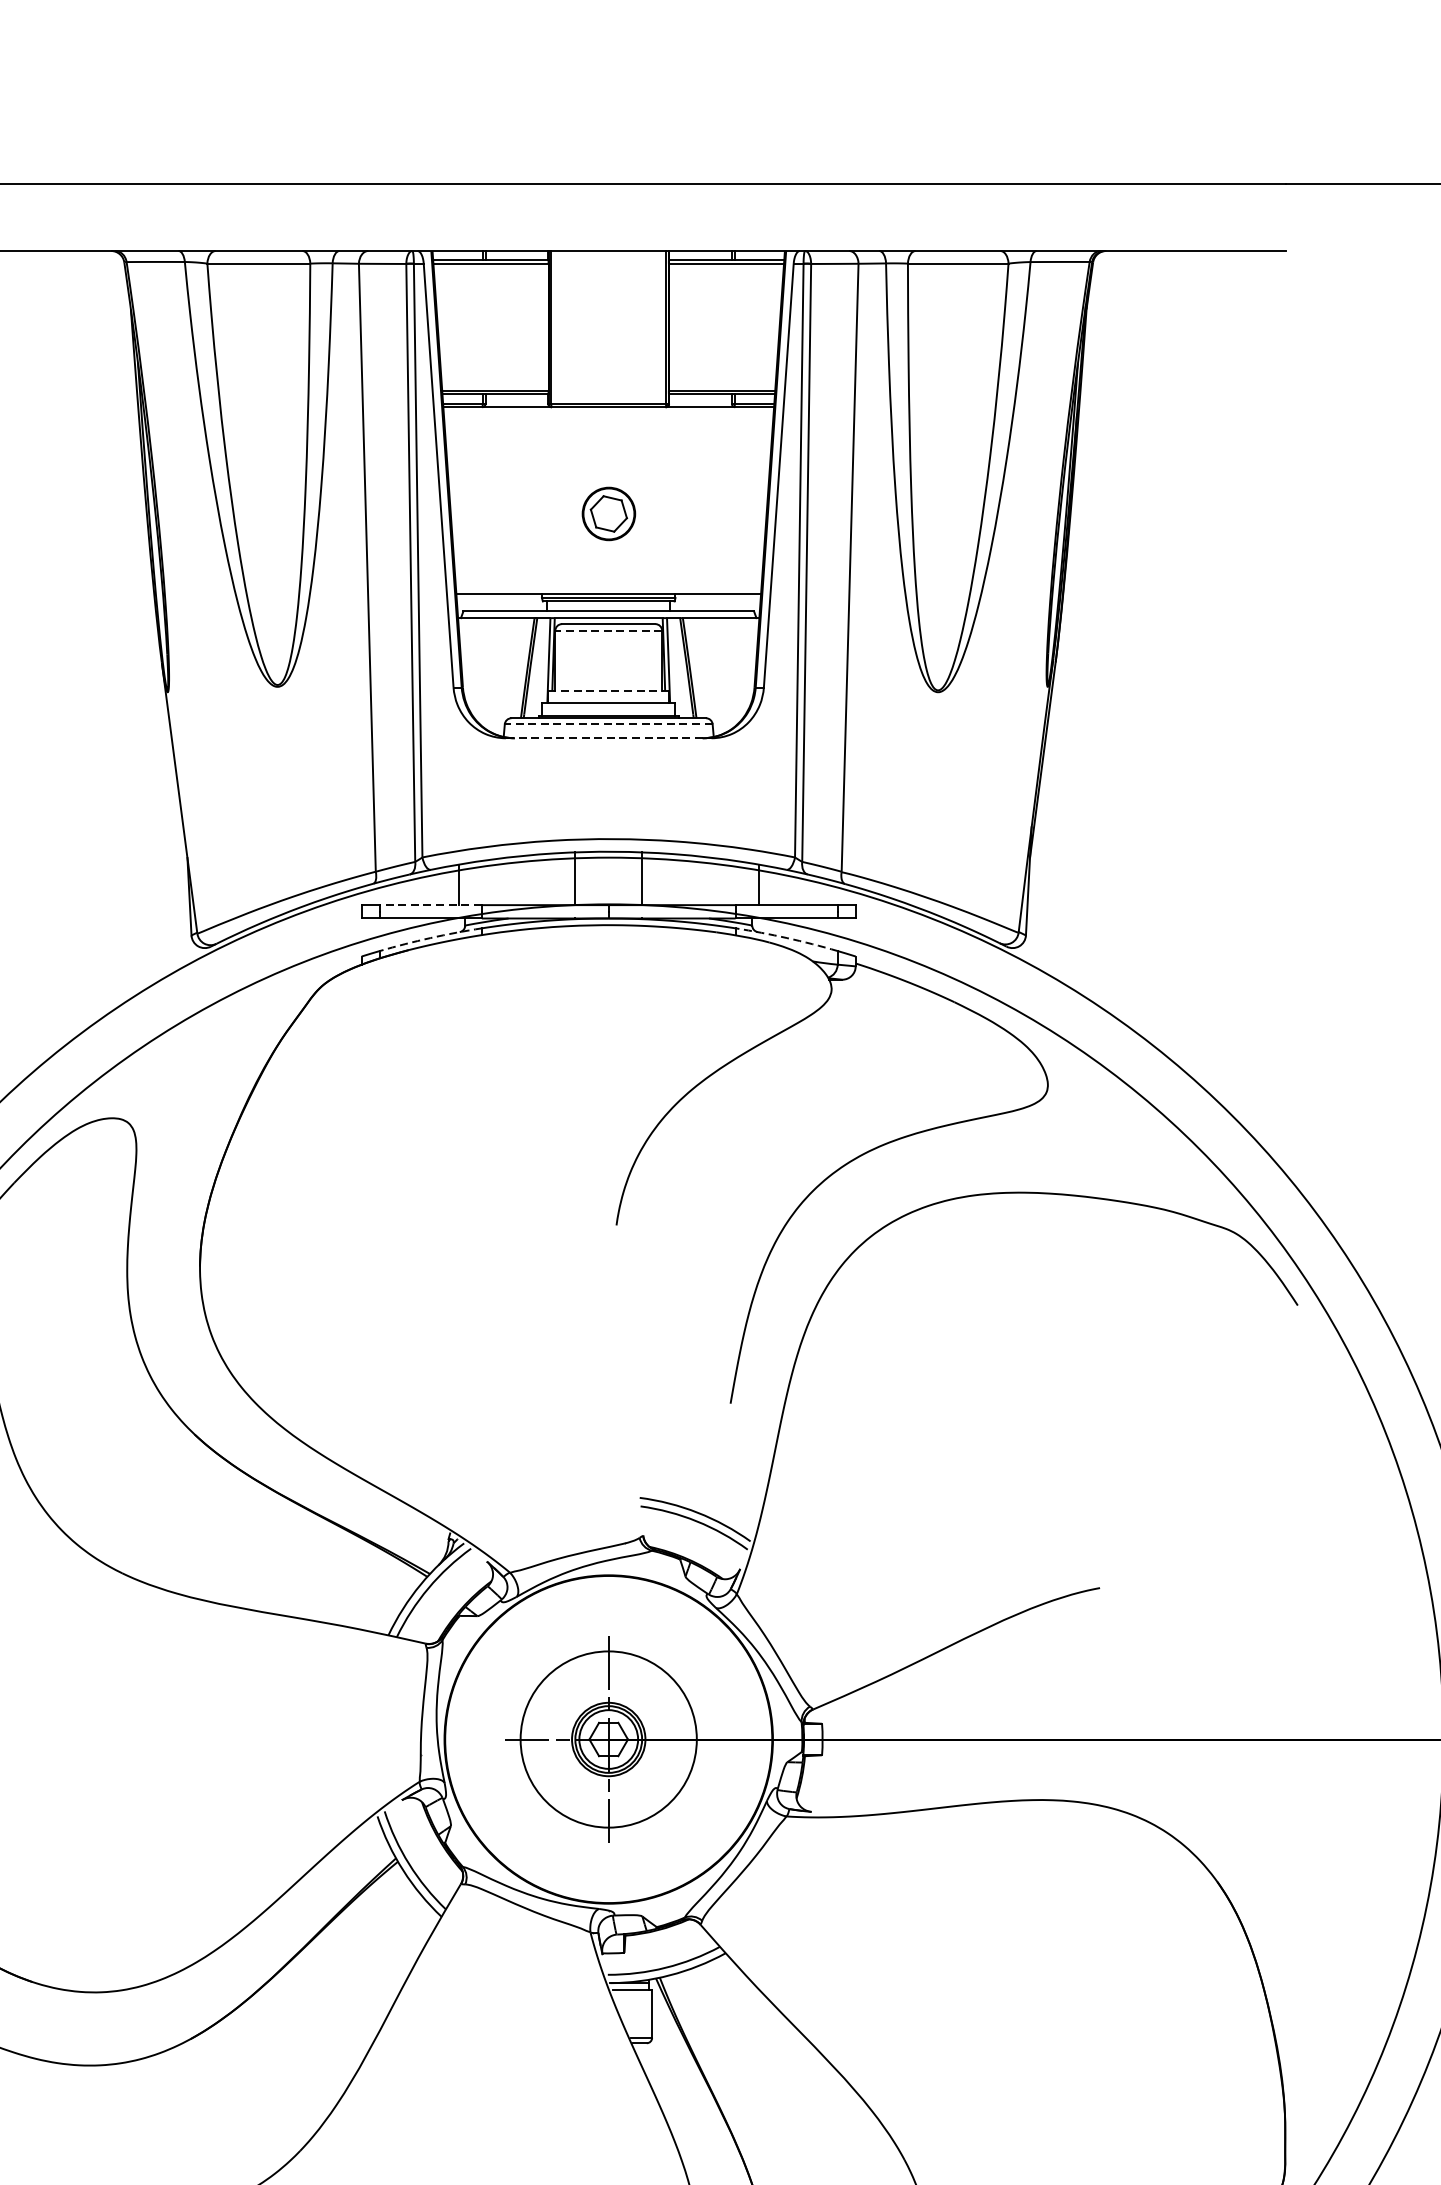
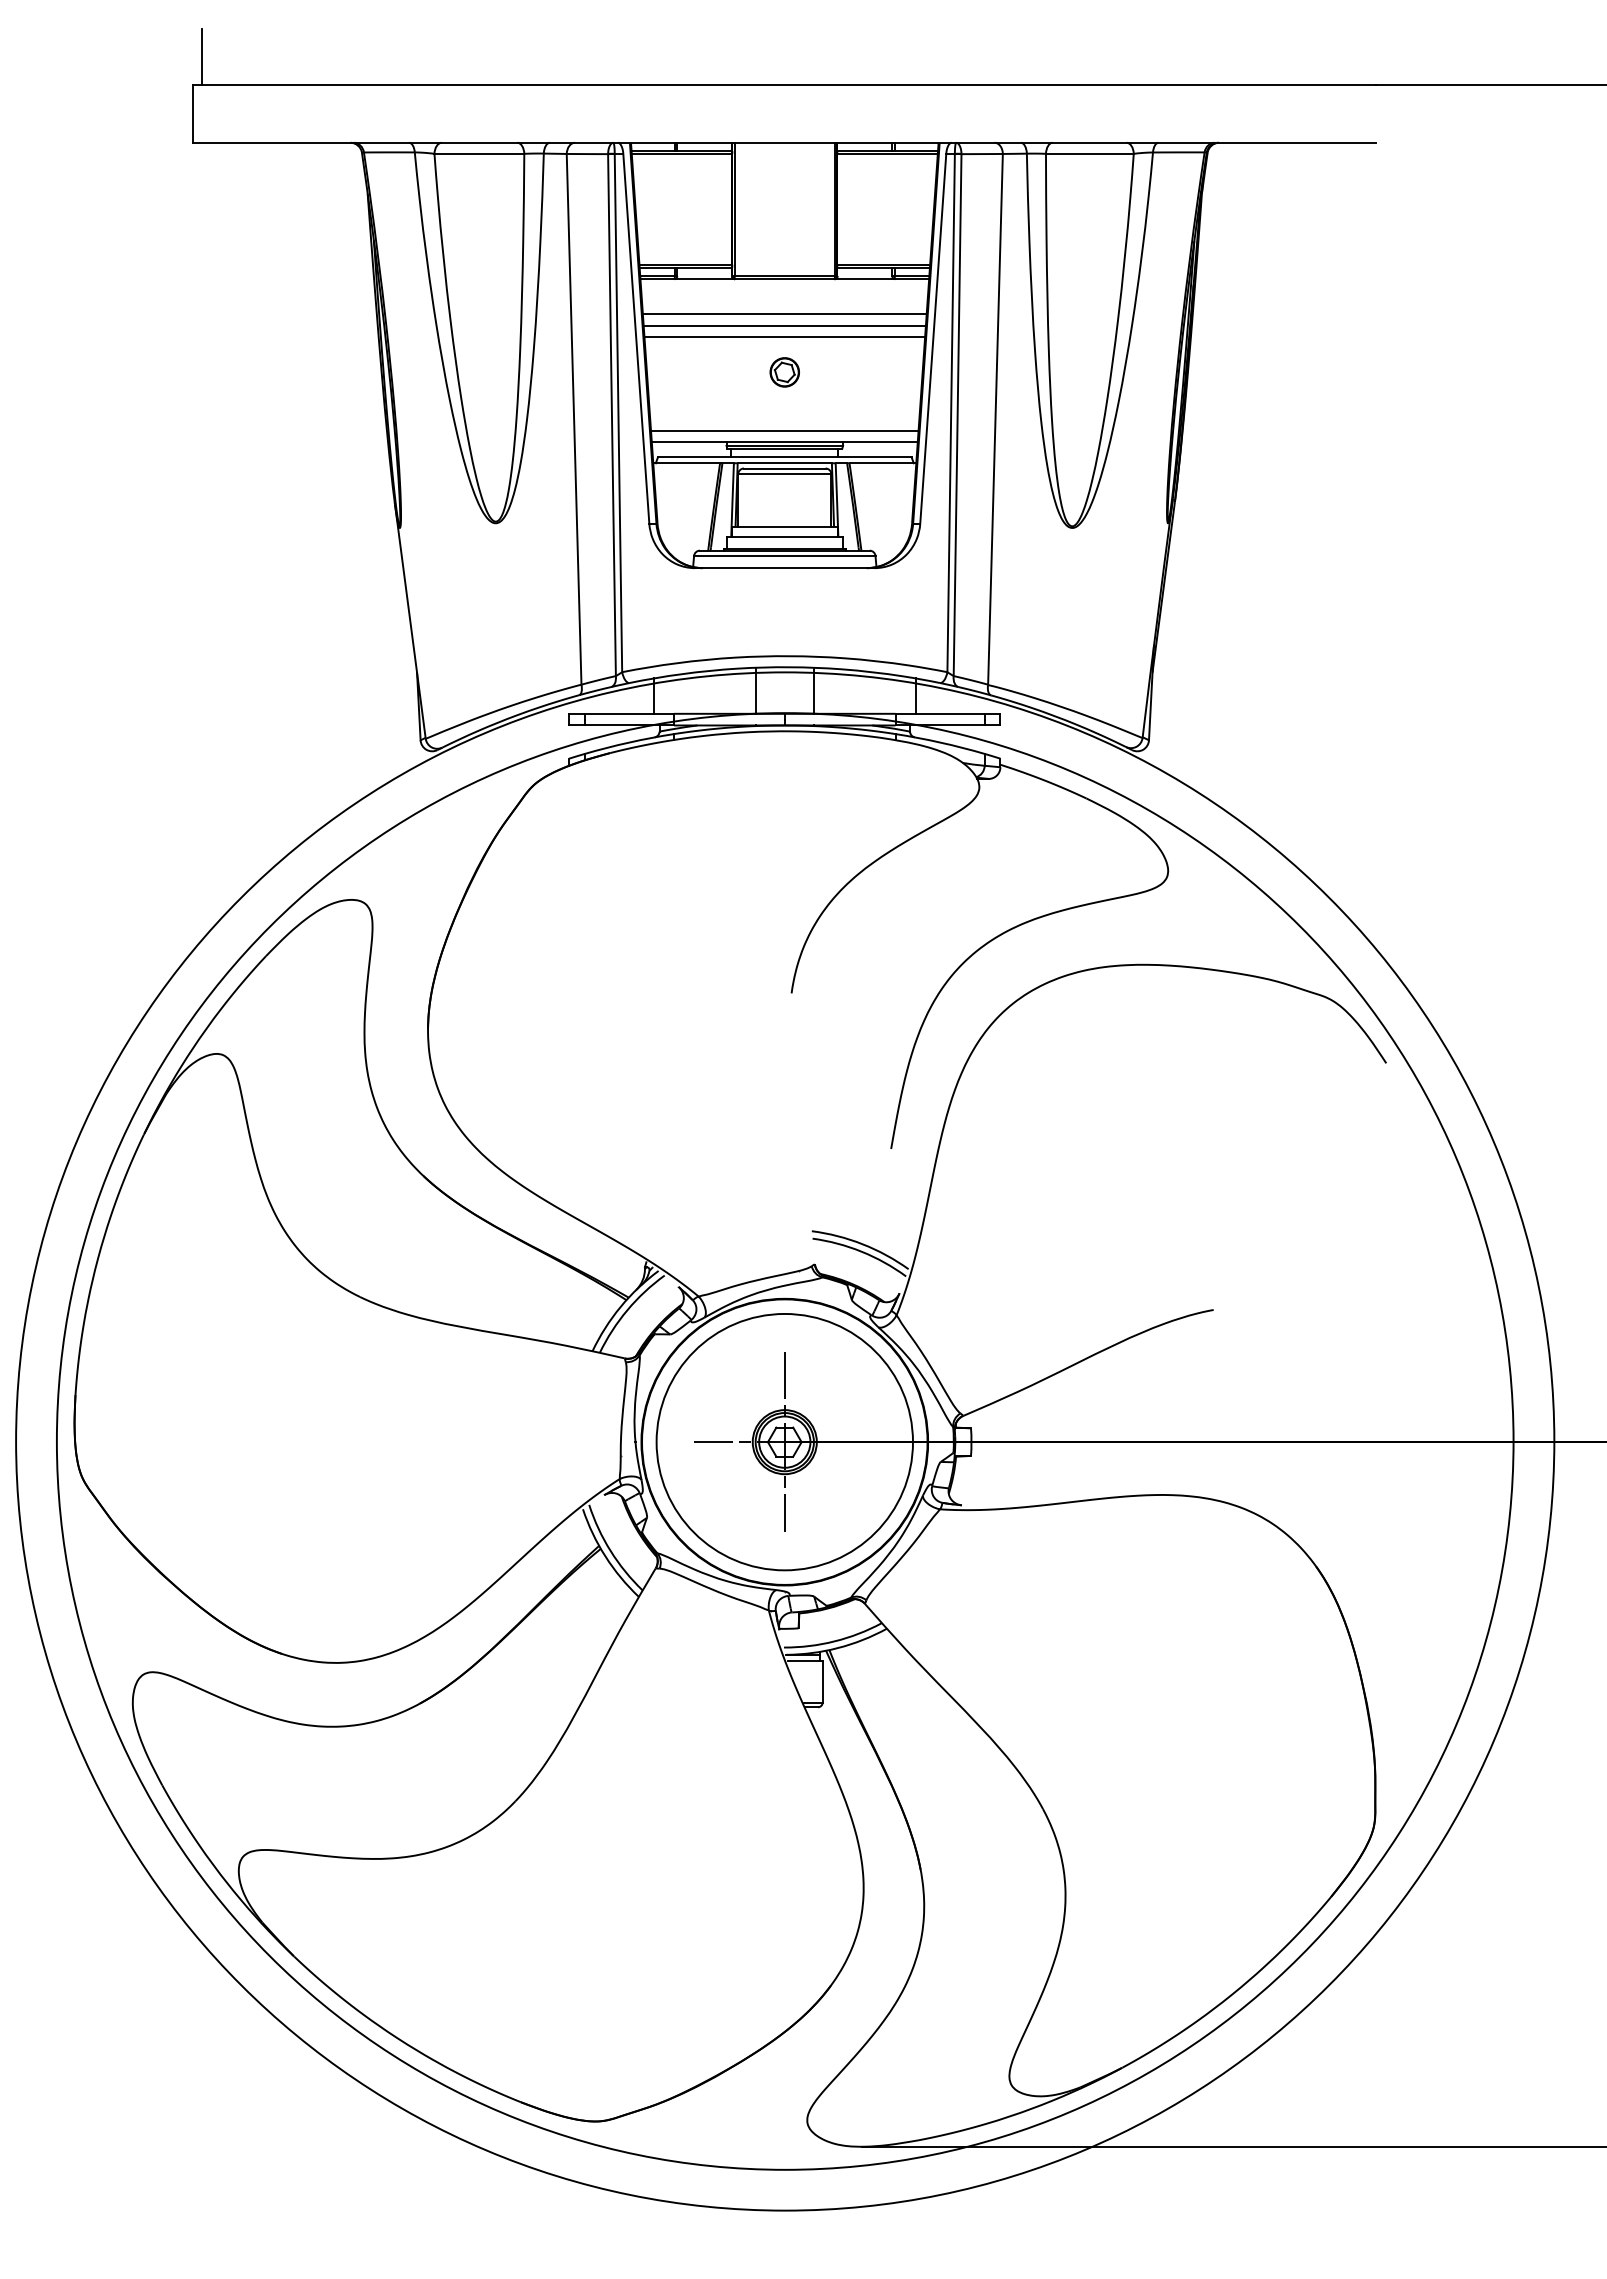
line: (608, 447) -> (784, 314), added
line: (608, 460) -> (784, 325), added
line: (608, 474) -> (784, 337), added
part: (608, 514) -> (784, 372), size x0.62
line: (608, 580) -> (784, 430), added
line: (608, 630) -> (784, 474), dashed -> solid
line: (608, 690) -> (784, 526), dashed -> solid
line: (608, 723) -> (784, 555), dashed -> solid
line: (608, 738) -> (784, 568), dashed -> solid
line: (430, 904) -> (629, 713), dashed -> solid
arc: (430, 937) -> (629, 742), dashed -> solid
arc: (787, 937) -> (940, 742), dashed -> solid
circle: (608, 1738) -> (784, 1441), size x1.67

